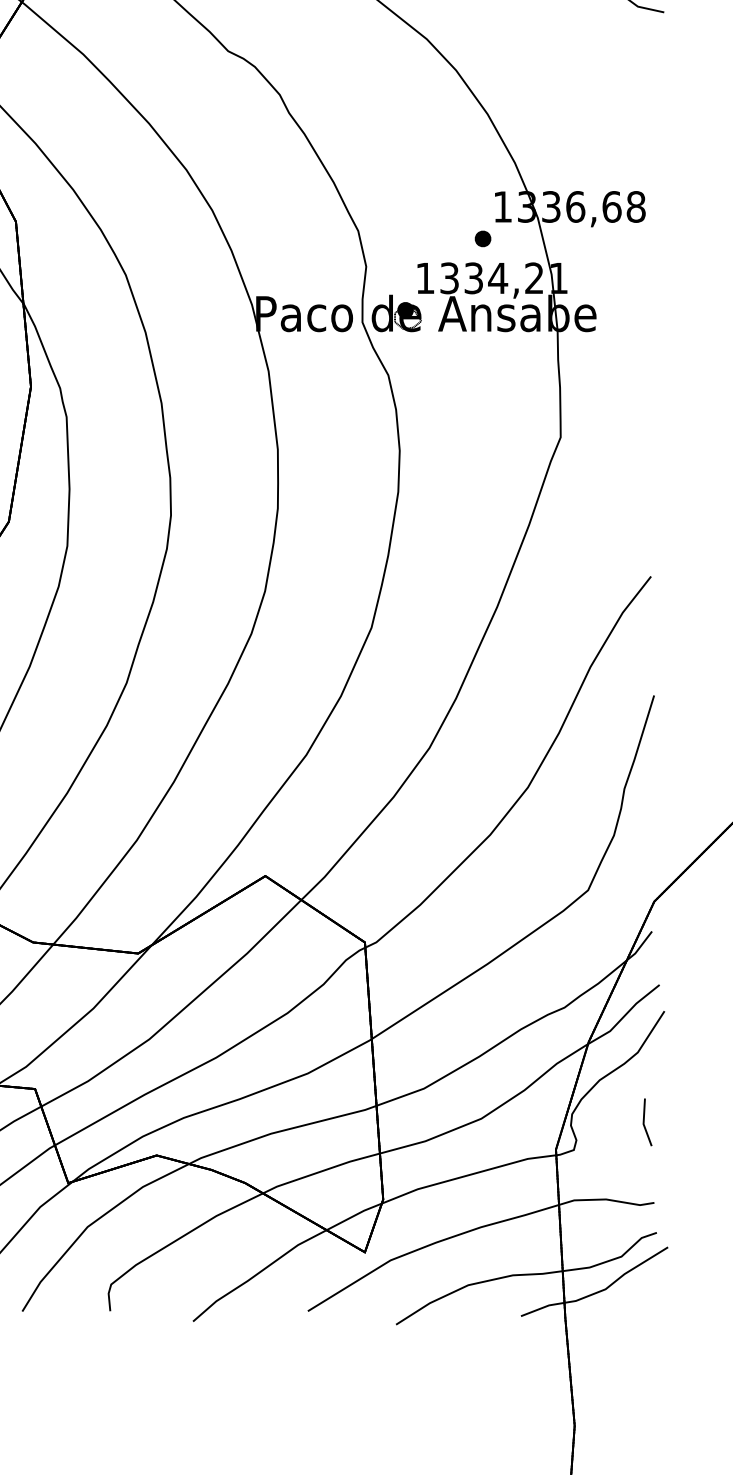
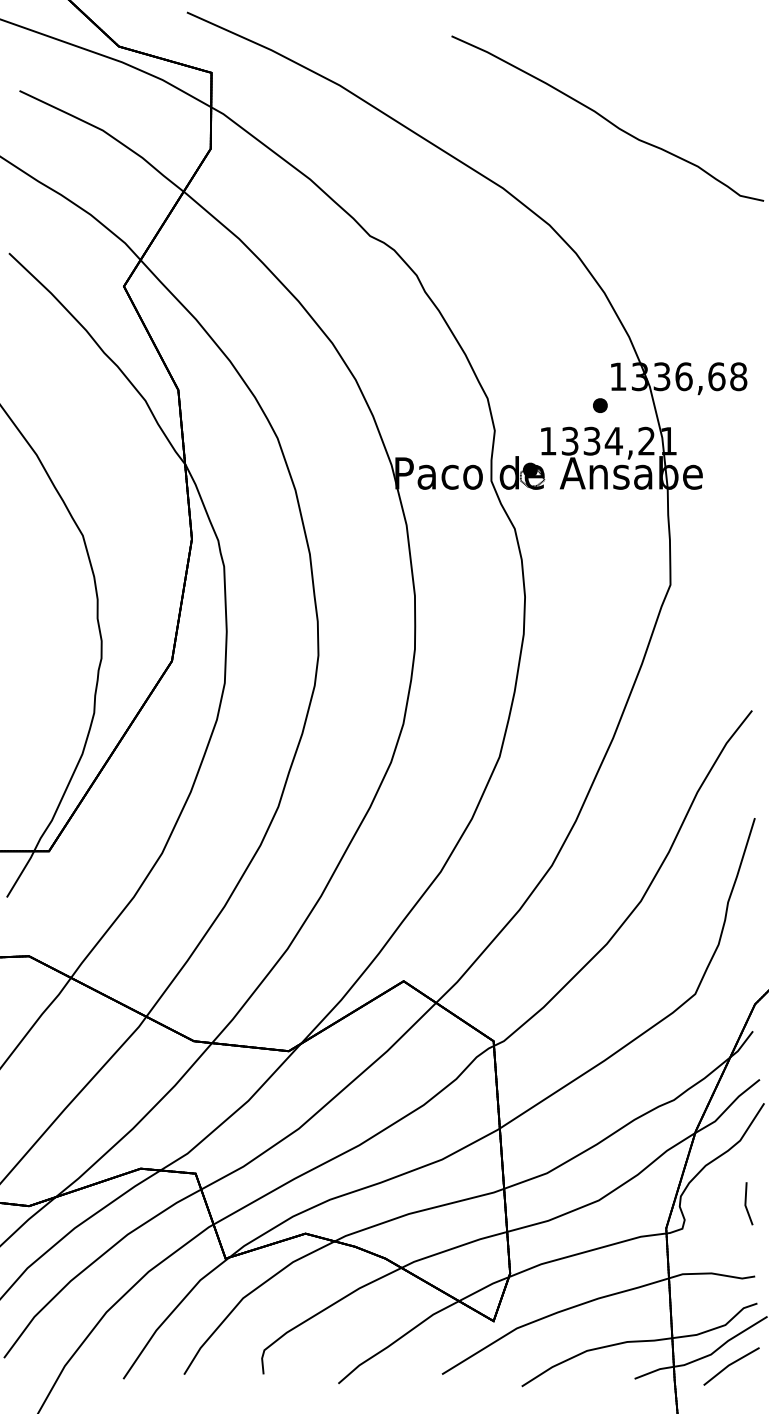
part: (628, 1302) -> (731, 1366), added

